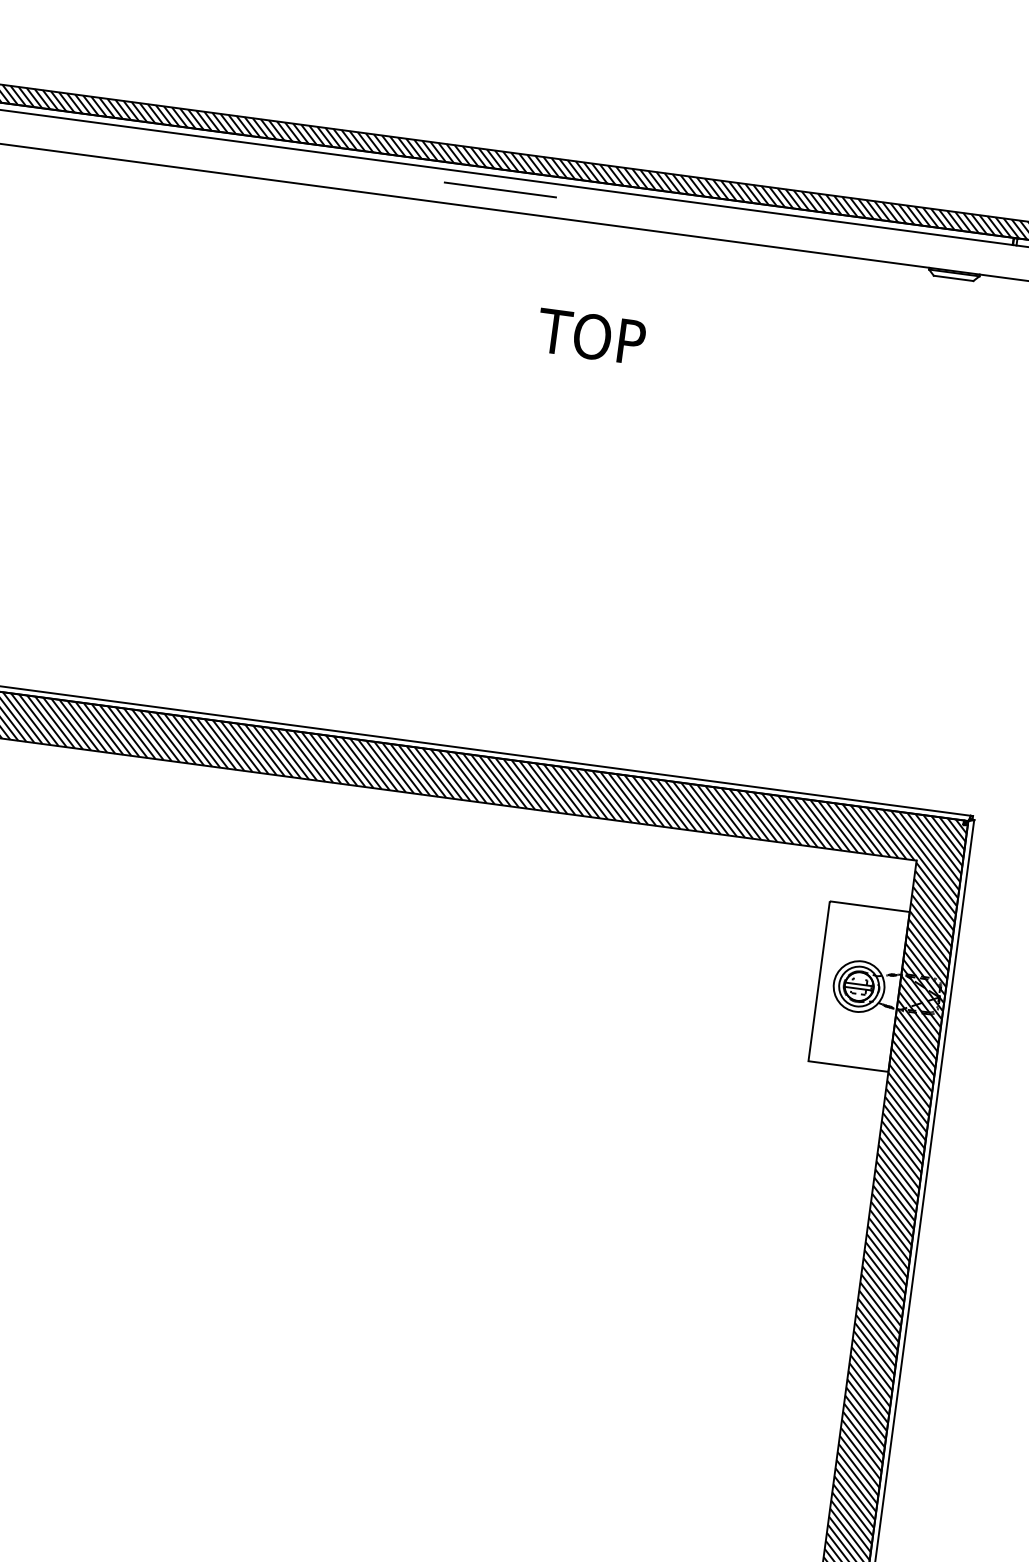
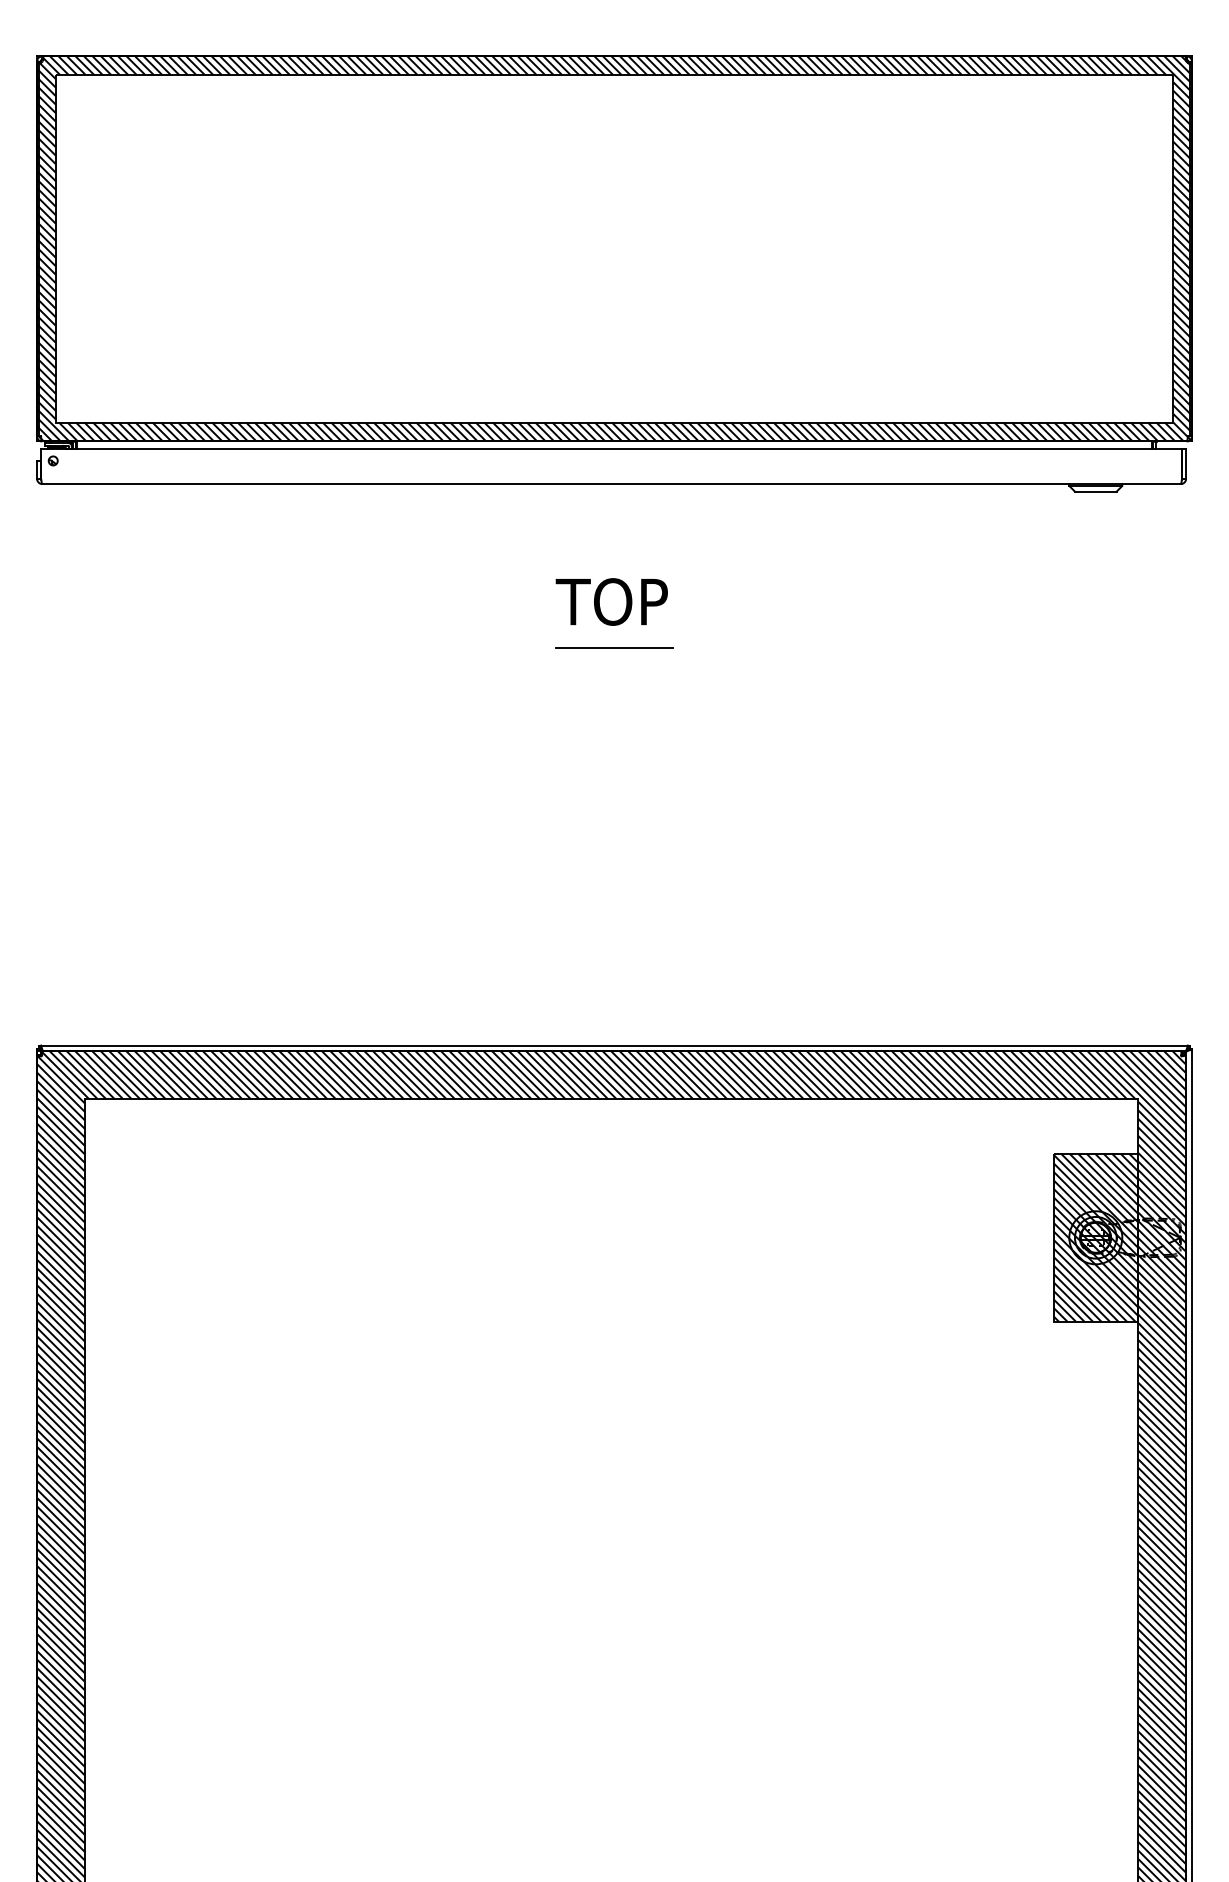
line: (500, 189) -> (614, 647), moved
text: (591, 336) -> (611, 601), moved
hatch: (858, 986) -> (1095, 1237), added

